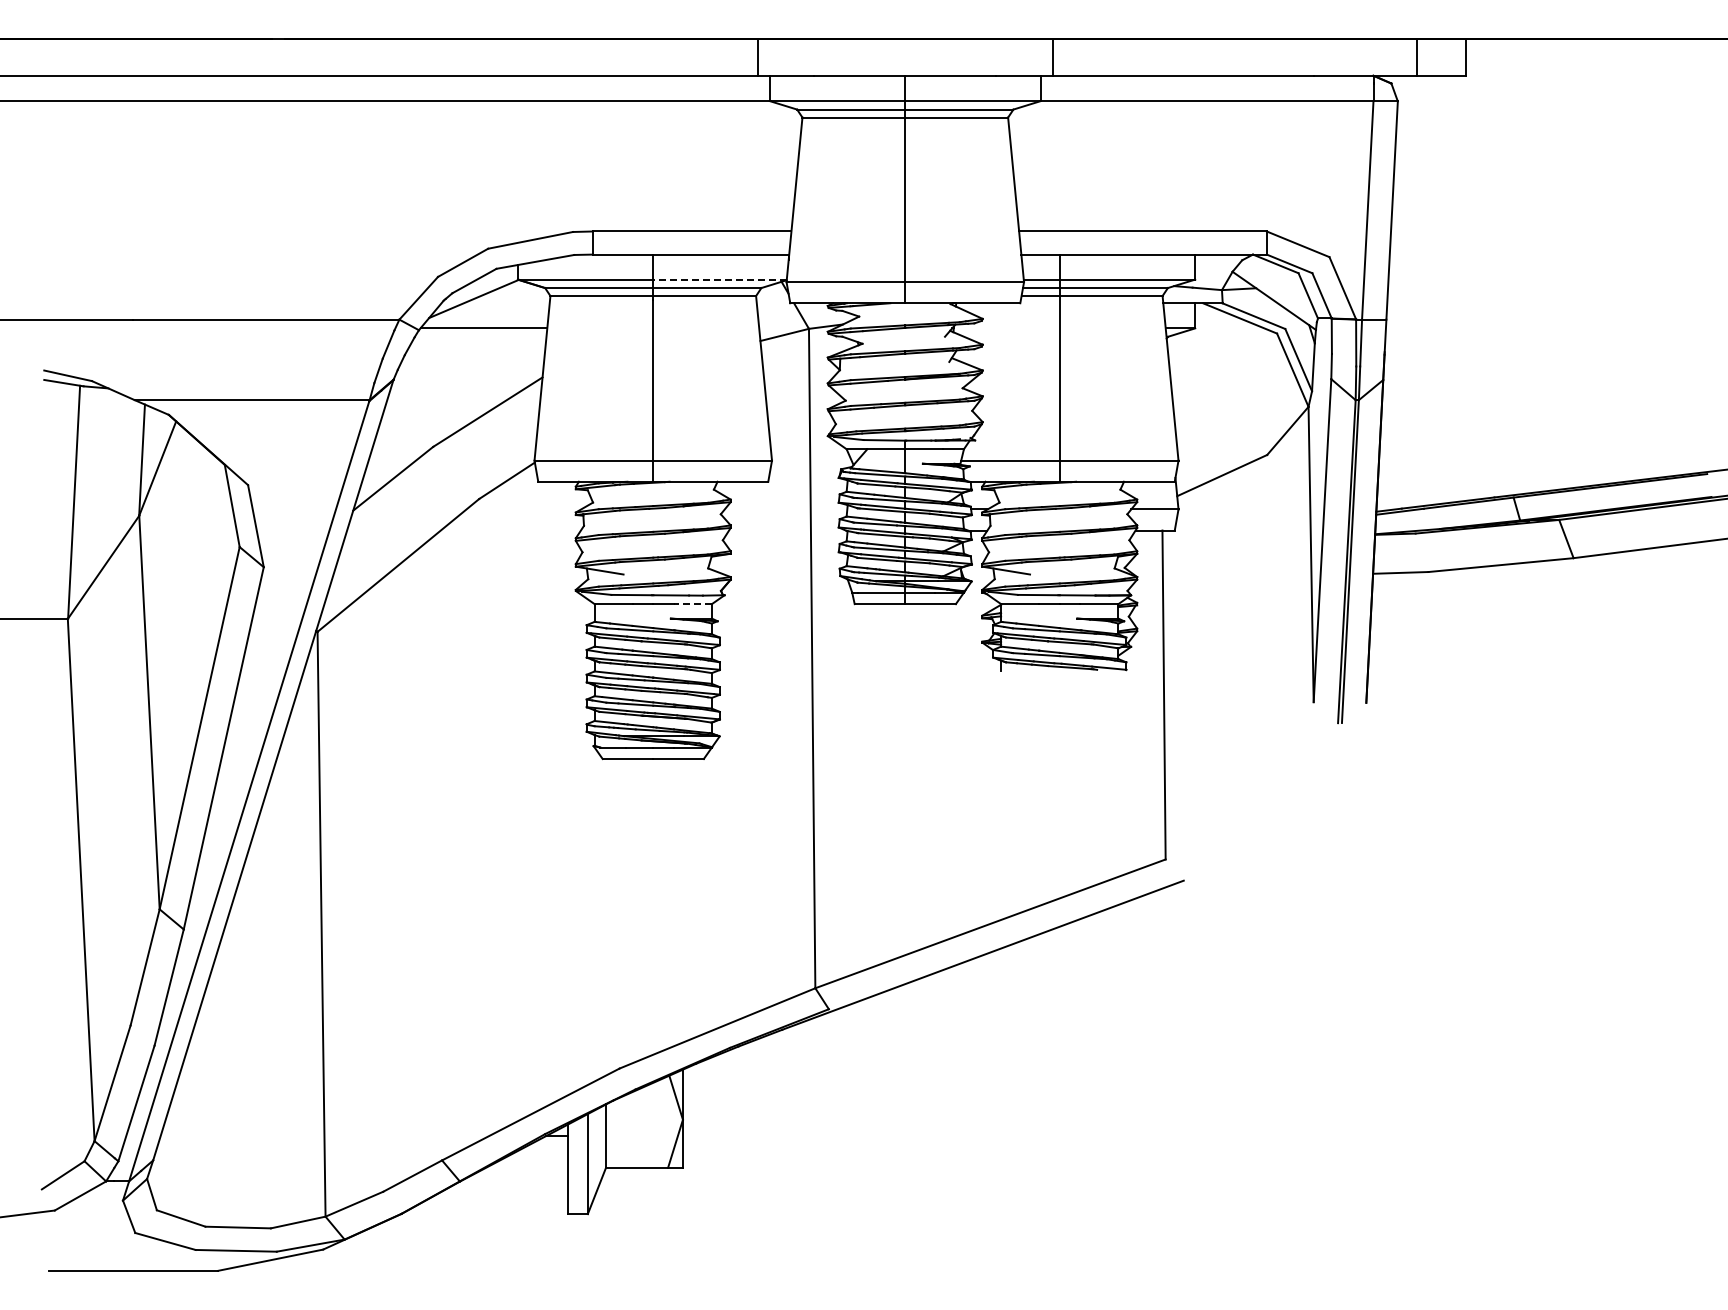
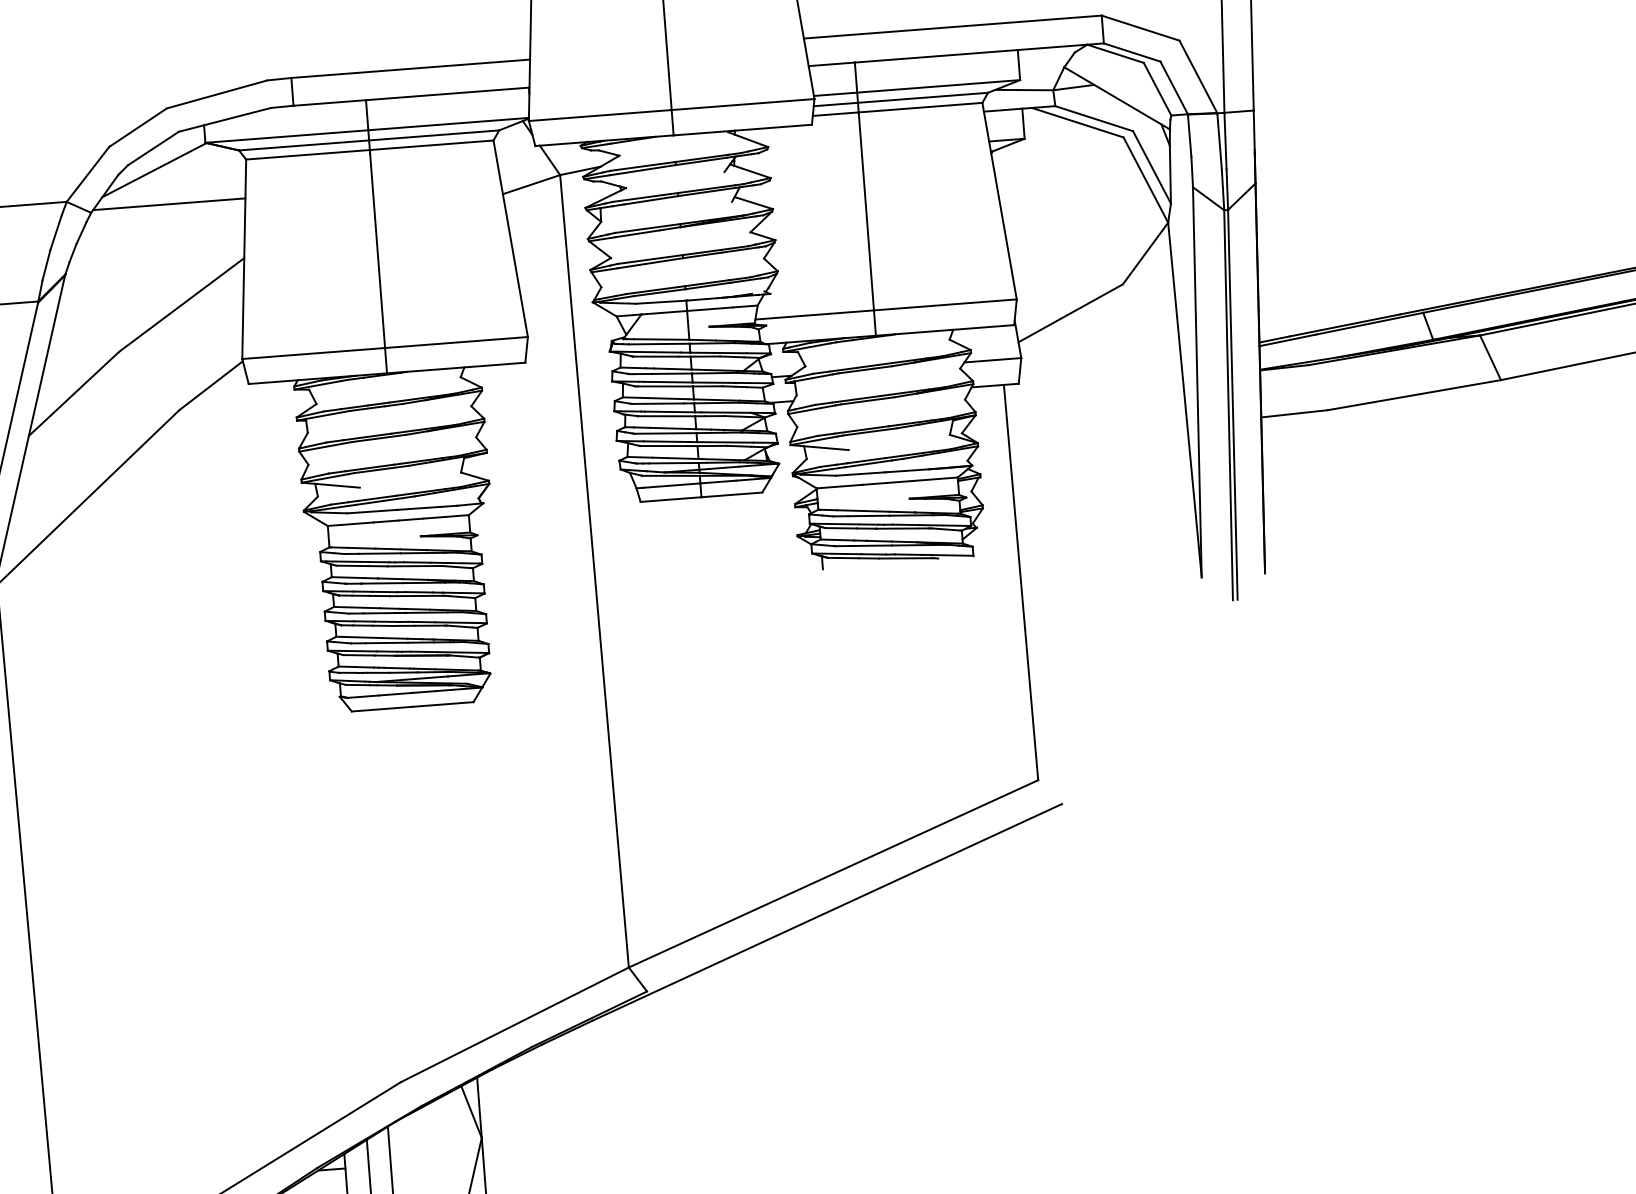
line: (720, 279) -> (449, 123), dashed -> solid
line: (692, 604) -> (445, 517), dashed -> solid

